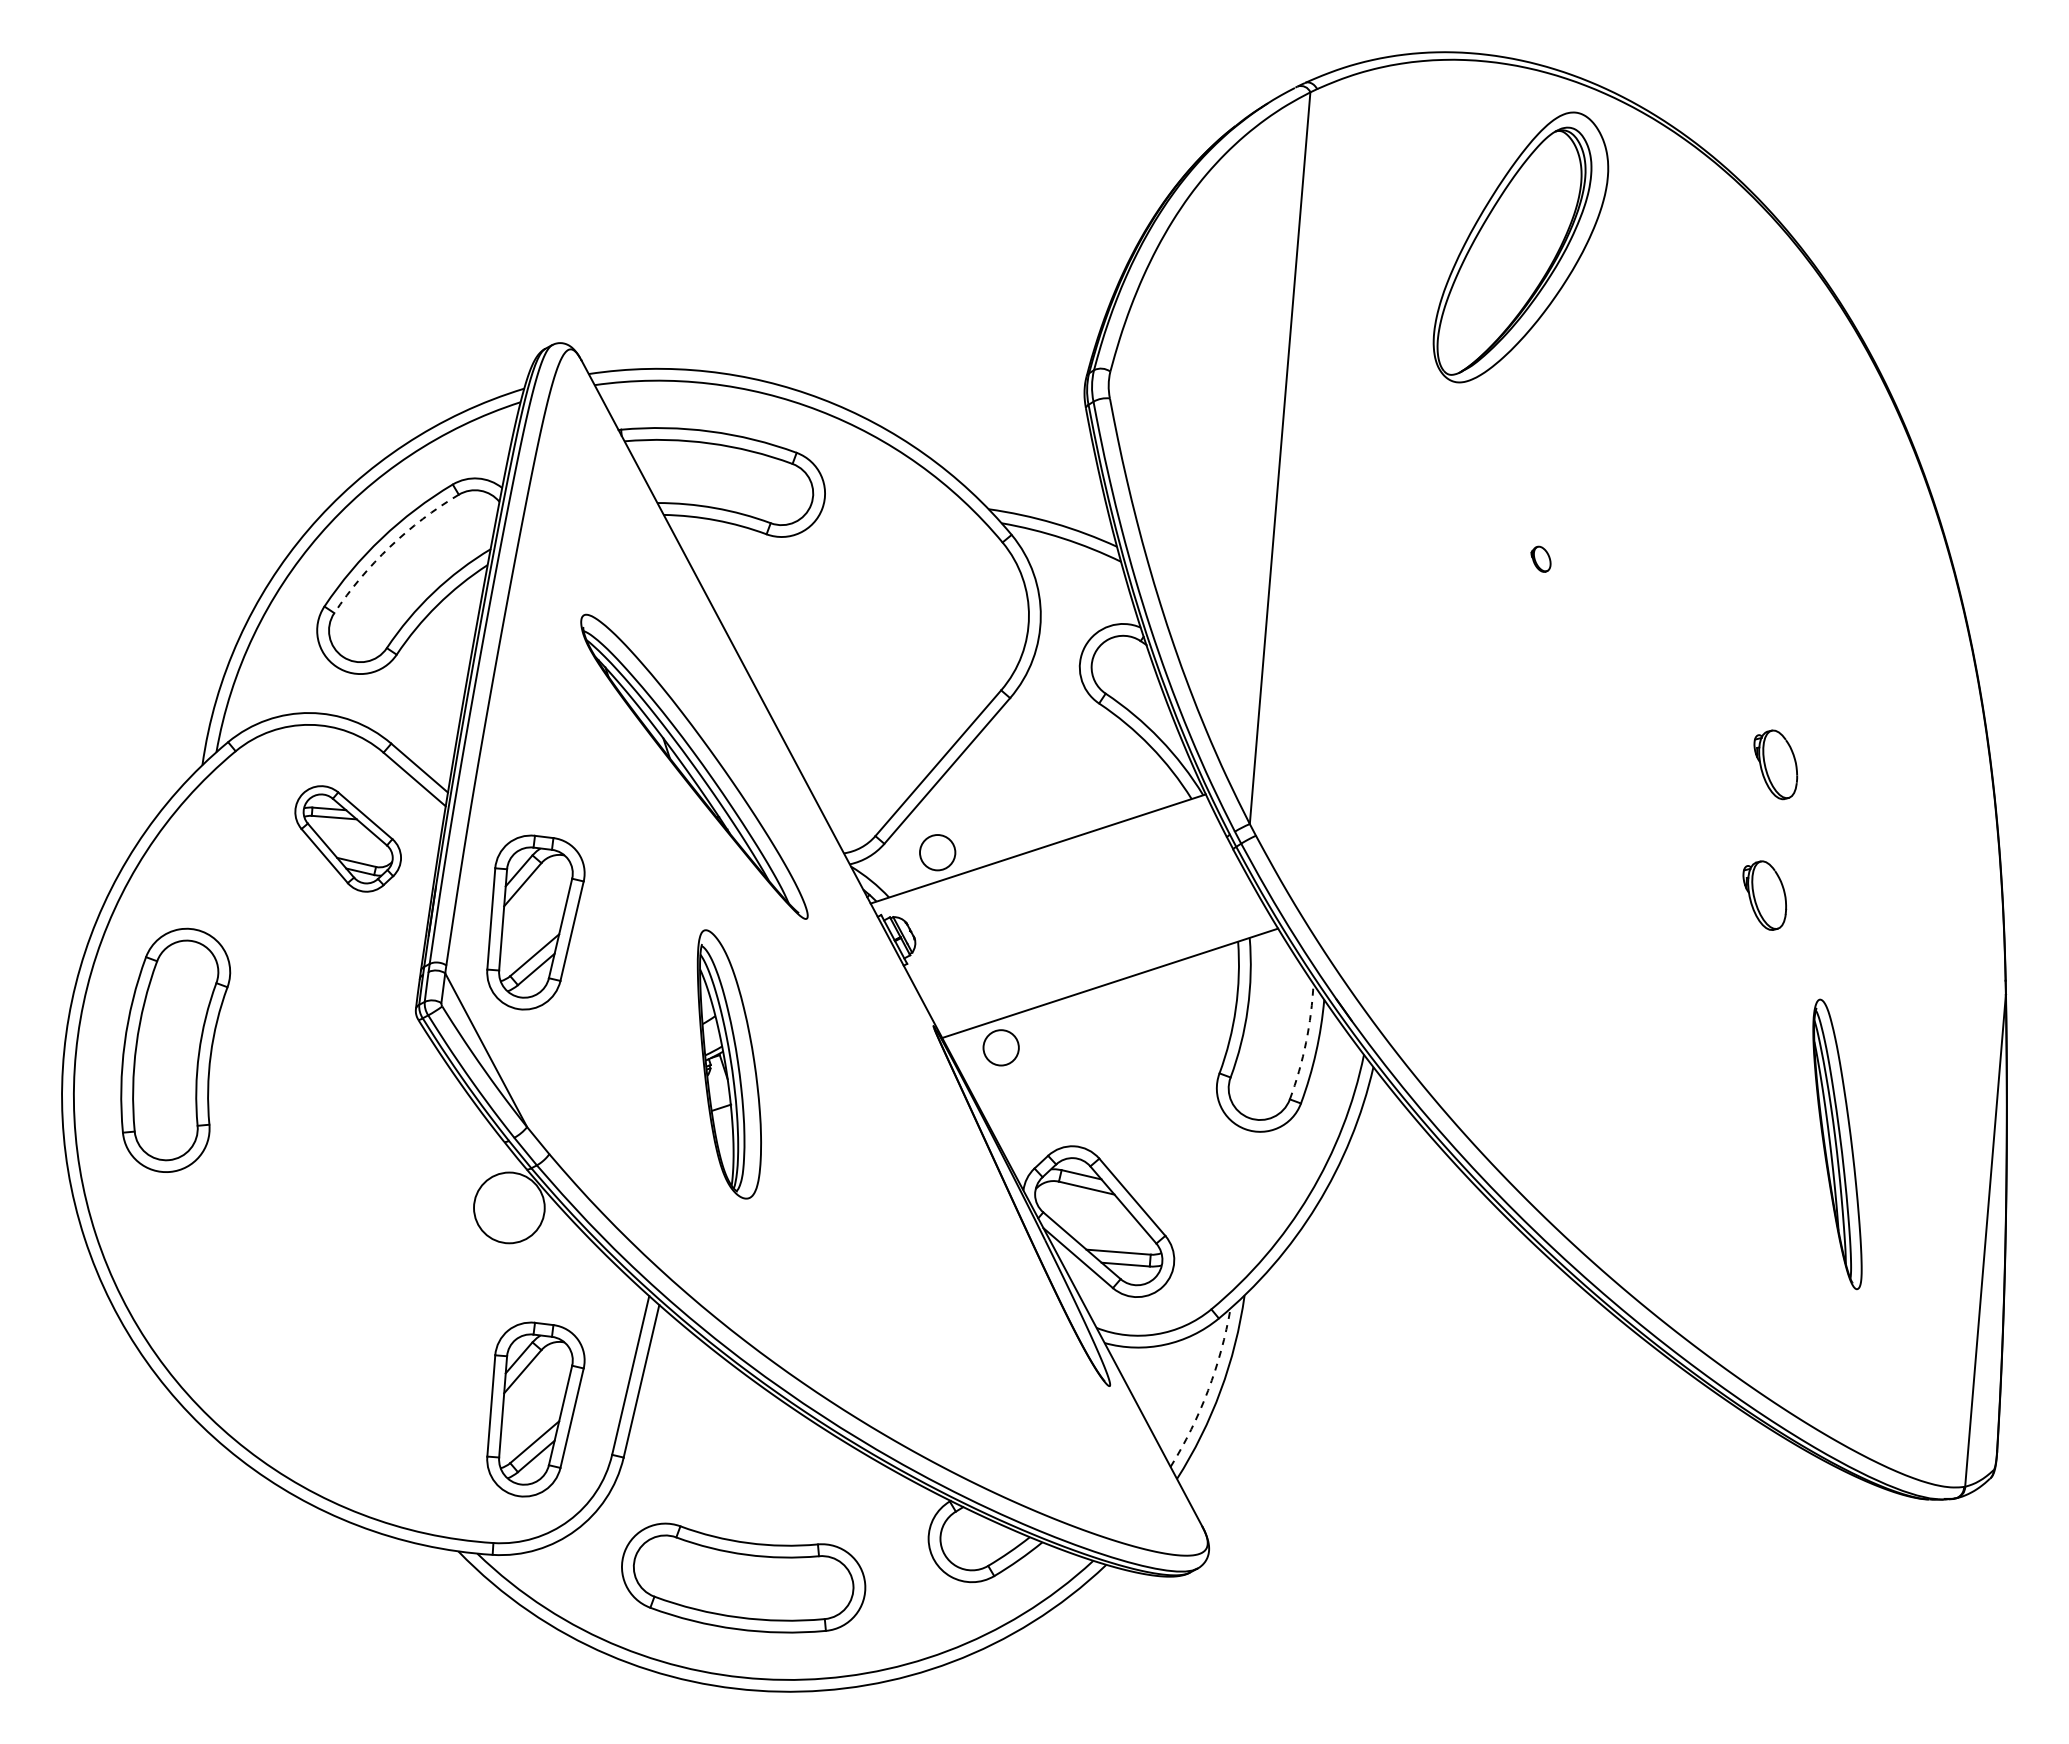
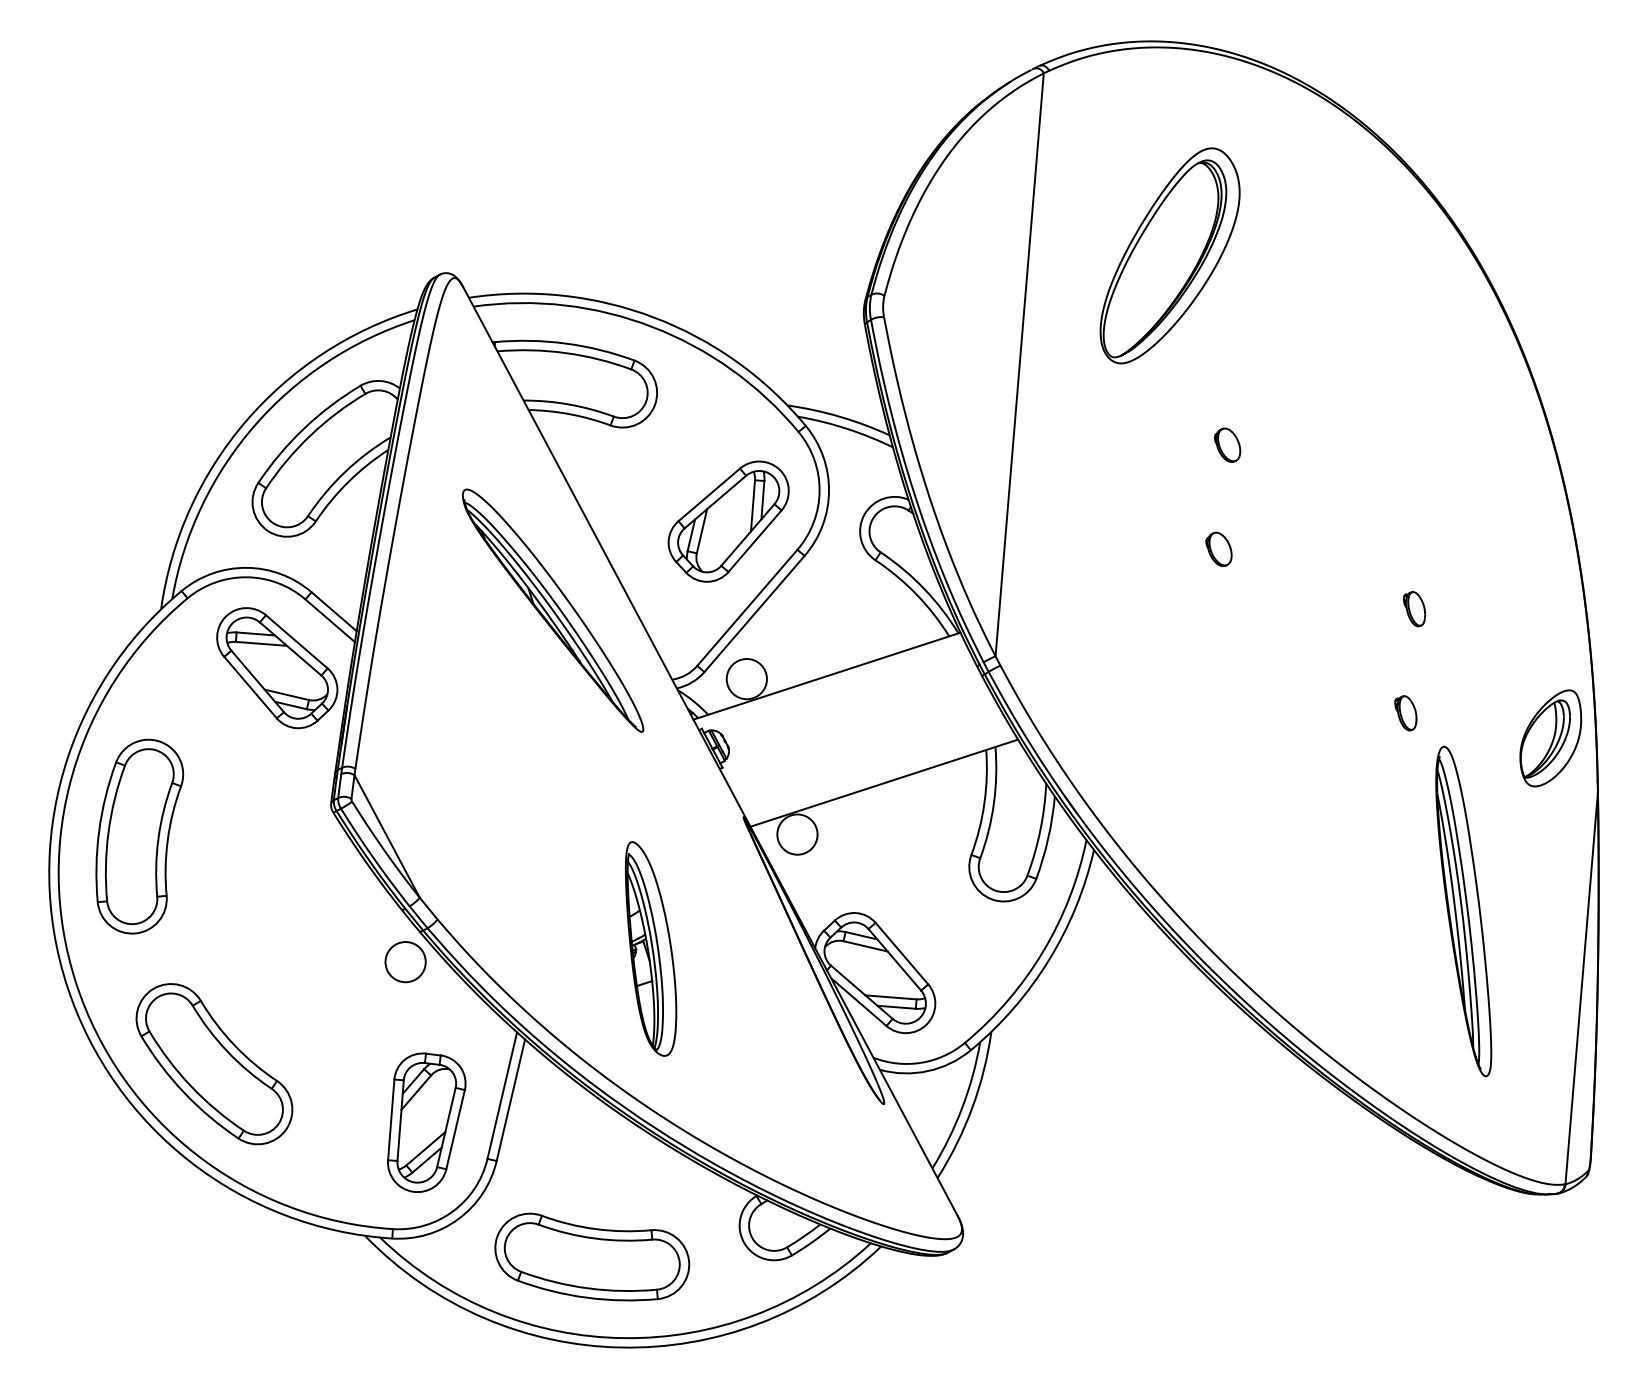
part: (1520, 247) -> (1169, 255), moved
arc: (389, 546) -> (310, 435), dashed -> solid
part: (1540, 559) -> (1227, 445), size x1.67
part: (914, 654) -> (728, 521), added
part: (1530, 689) -> (1219, 549), added
part: (1775, 764) -> (1414, 608), size x0.62
part: (347, 838) -> (276, 667), size x1.43
circle: (937, 852) -> (746, 678), size x1.43
part: (1764, 895) -> (1405, 713), size x0.62
part: (535, 922) -> (426, 734), removed
part: (1946, 926) -> (1550, 737), added
arc: (1306, 1042) -> (1040, 830), dashed -> solid
circle: (1000, 1047) -> (796, 834), size x1.43
part: (728, 1064) -> (650, 949), moved
part: (1837, 1144) -> (1463, 911), size x1.43
circle: (509, 1207) -> (405, 961), size x0.71
part: (269, 1335) -> (214, 1063), added
arc: (1208, 1390) -> (962, 1107), dashed -> solid

